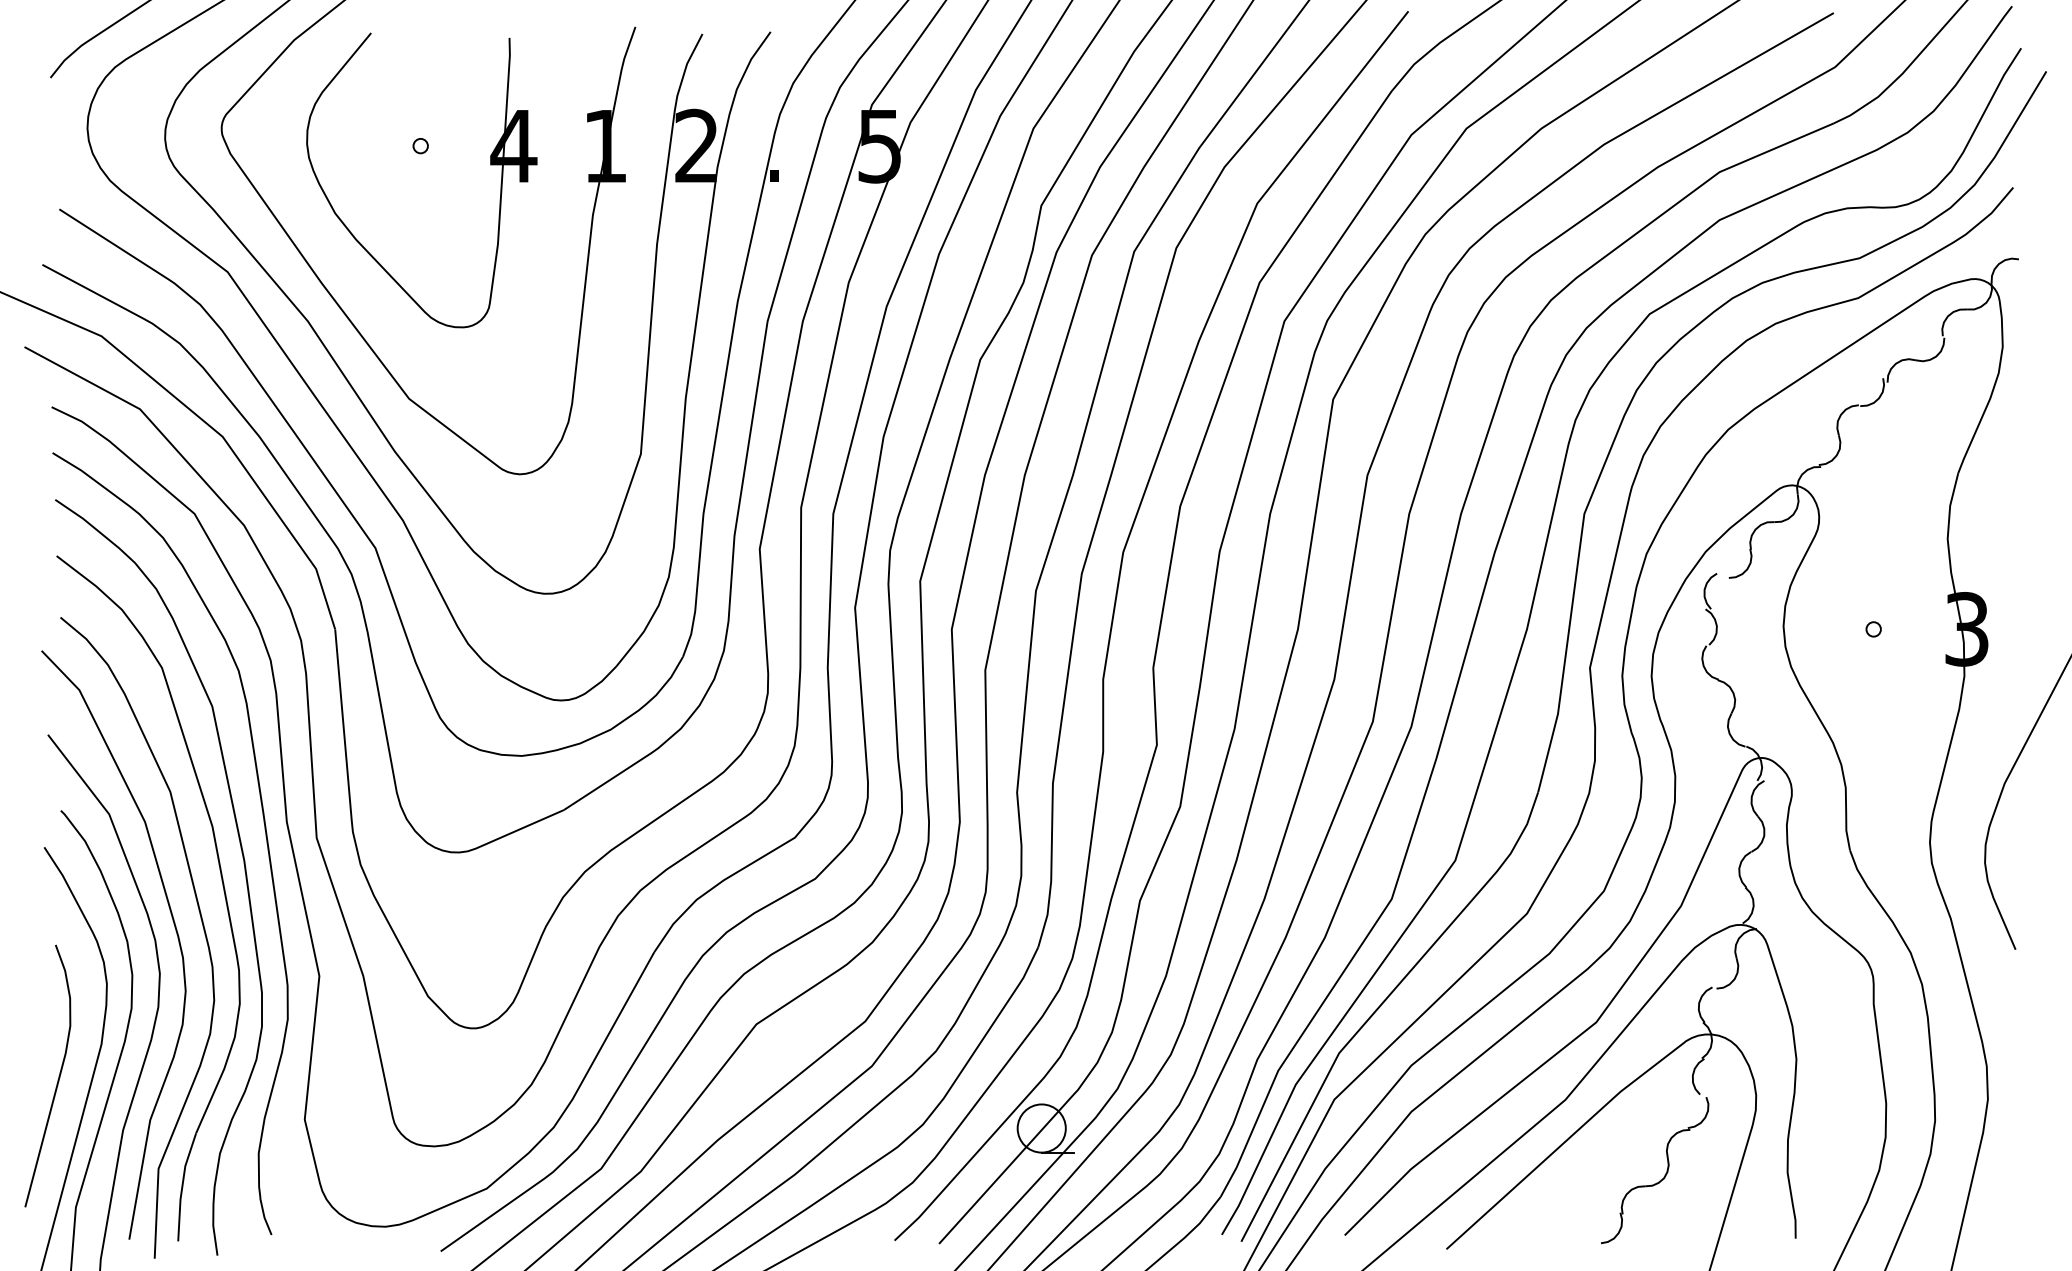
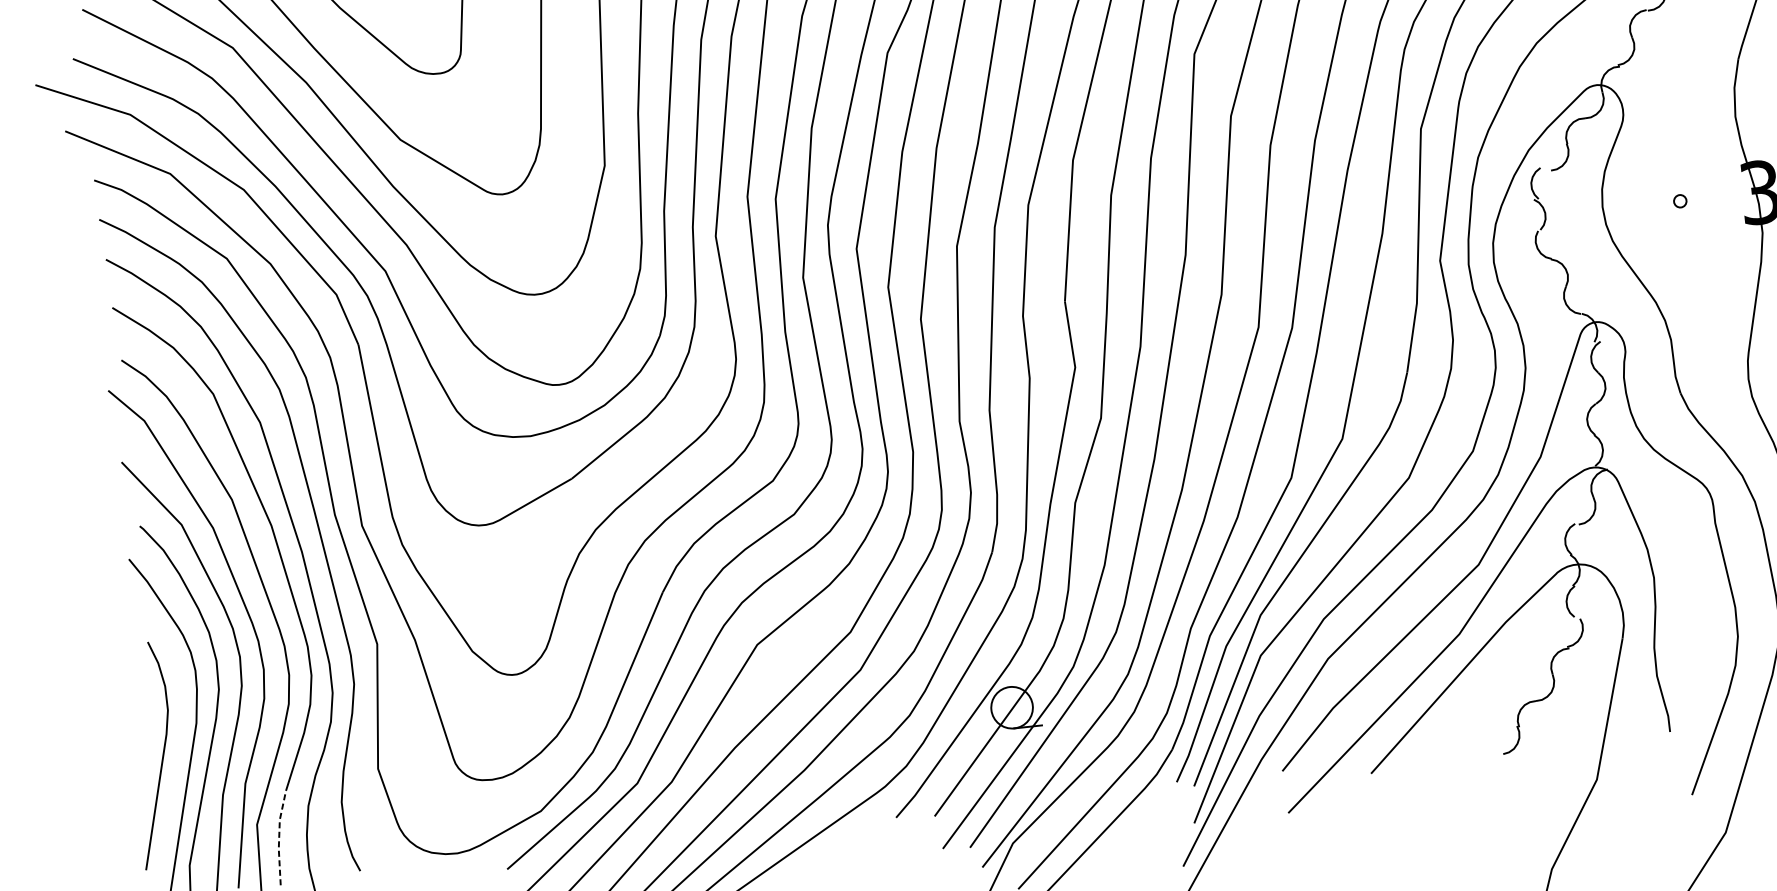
line: (182, 1186) -> (279, 837), solid -> dashed

